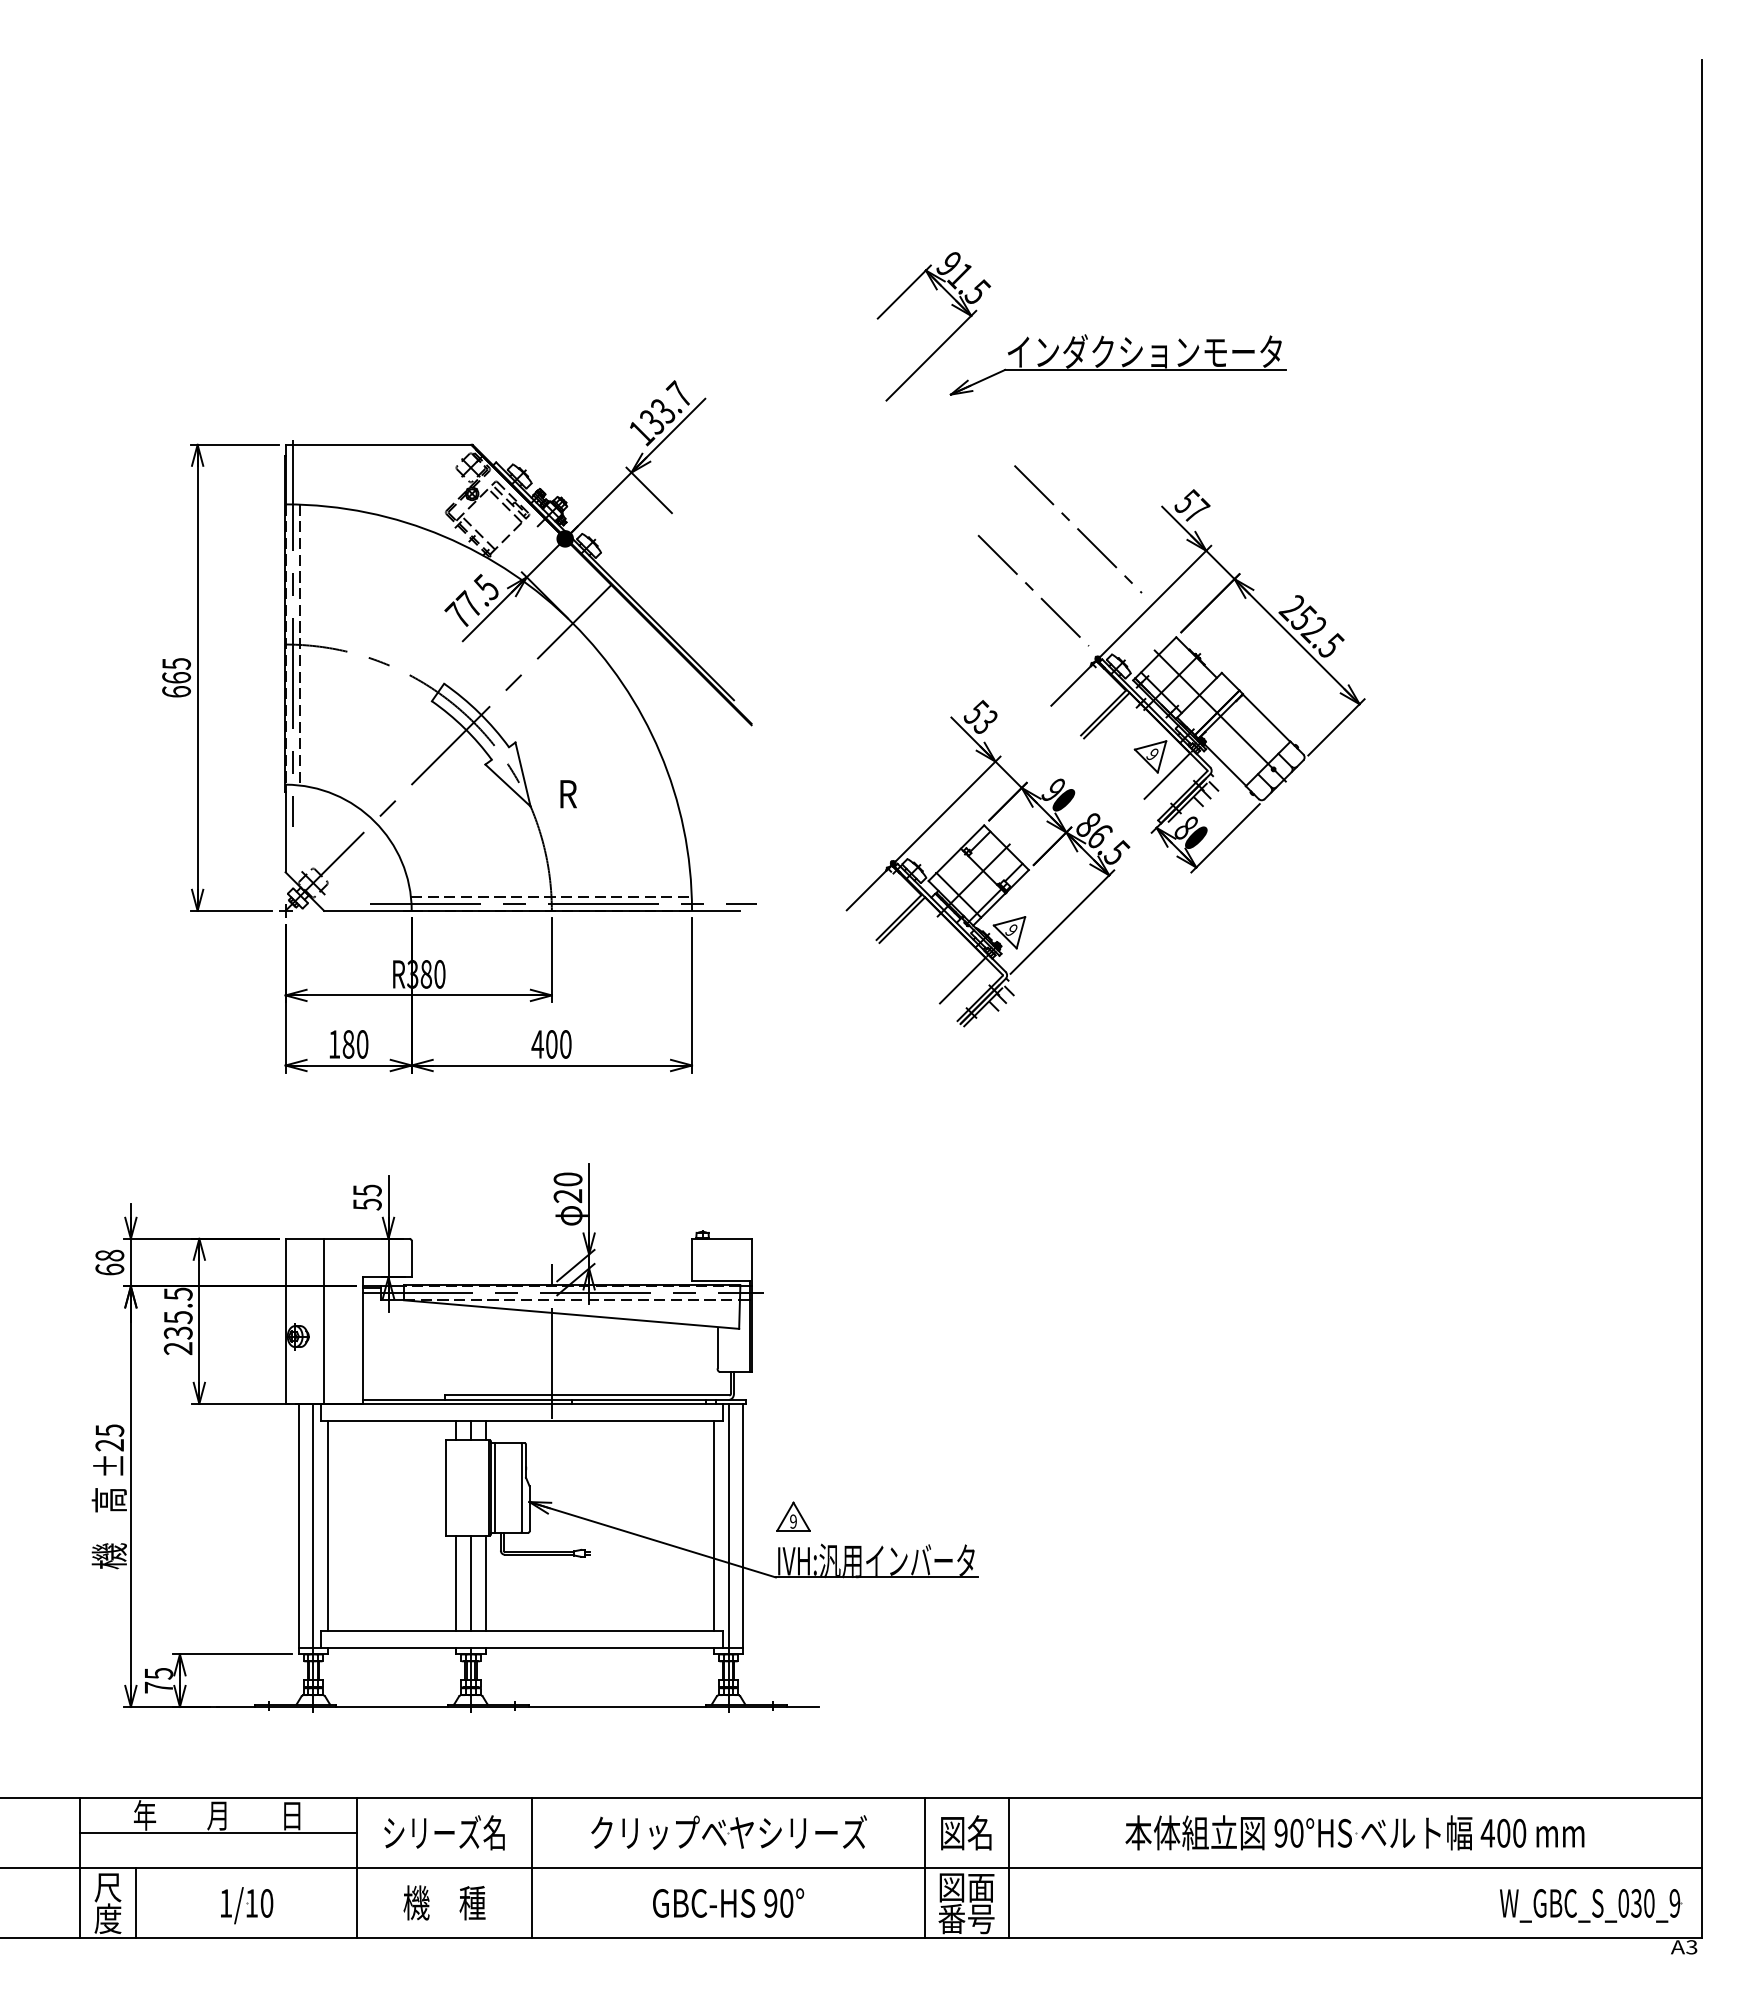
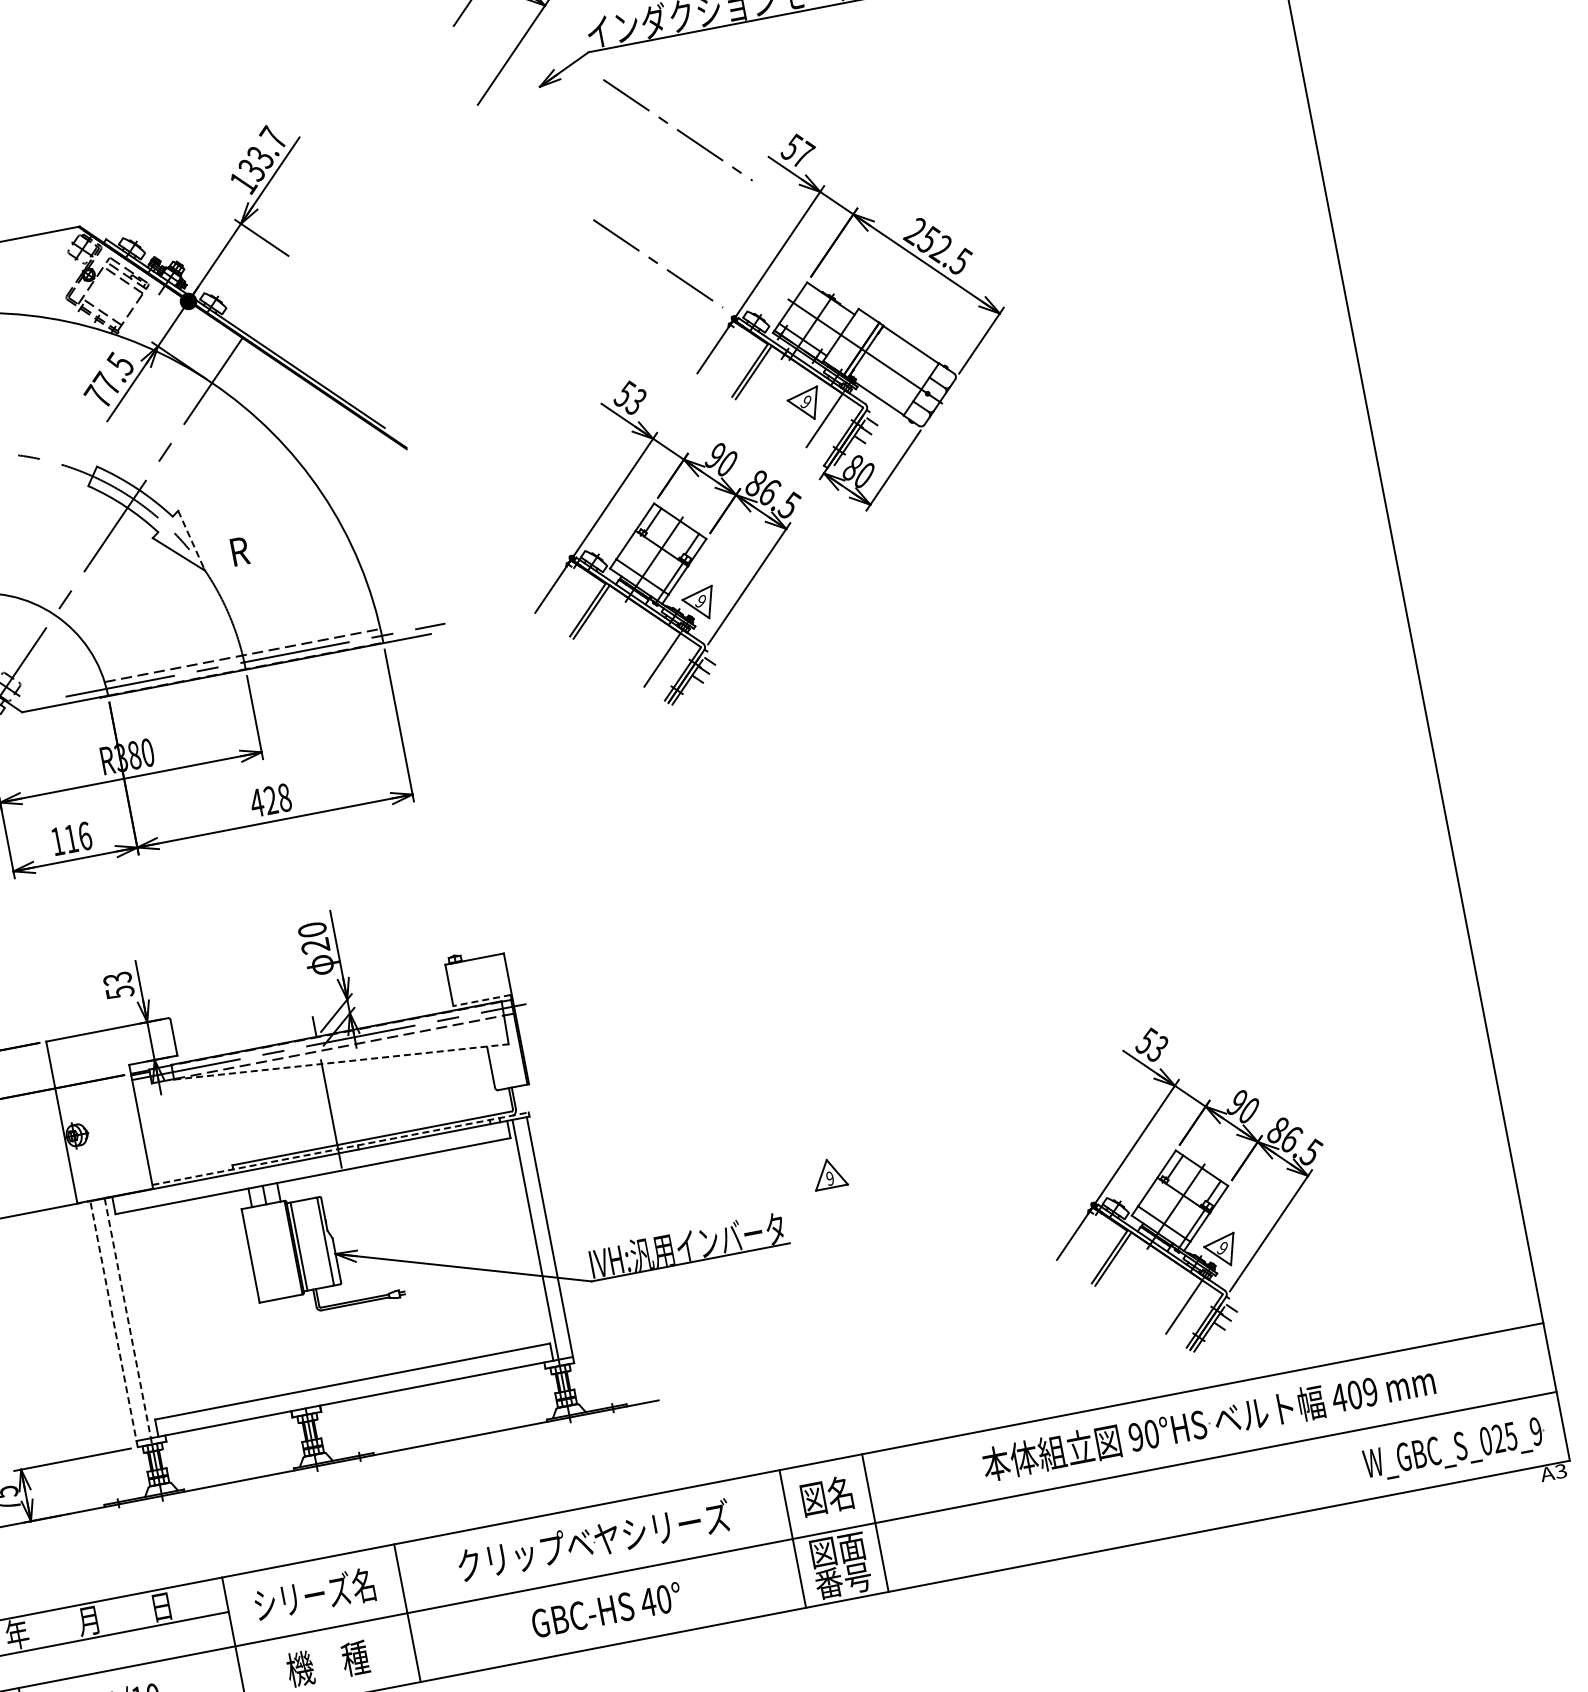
line: (1078, 529) -> (678, 130), moved
line: (523, 774) -> (192, 540), solid -> dashed
text: (355, 1044) -> (78, 837), 180 -> 116
text: (558, 1044) -> (277, 799), 400 -> 428
text: (367, 1189) -> (117, 977), 55 -> 53
line: (720, 1280) -> (481, 1000), solid -> dashed
line: (572, 1314) -> (342, 1061), solid -> dashed
line: (324, 1320) -> (99, 1114), removed
line: (554, 1399) -> (340, 1148), solid -> dashed
part: (793, 1516) -> (829, 1173), moved
line: (327, 1525) -> (141, 1315), removed
line: (713, 1525) -> (520, 1242), removed
line: (298, 1528) -> (113, 1323), solid -> dashed
line: (313, 1529) -> (128, 1321), solid -> dashed
line: (456, 1582) -> (279, 1346), removed
line: (470, 1582) -> (292, 1344), removed
line: (485, 1582) -> (307, 1341), removed
part: (1377, 1597) -> (1186, 1187), added
text: (1519, 1833) -> (1370, 1392), 400 -> 409
text: (770, 1903) -> (648, 1602), 90° -> 40°
text: (1642, 1903) -> (1504, 1437), W_GBC_S_030_9 -> W_GBC_S_025_9

